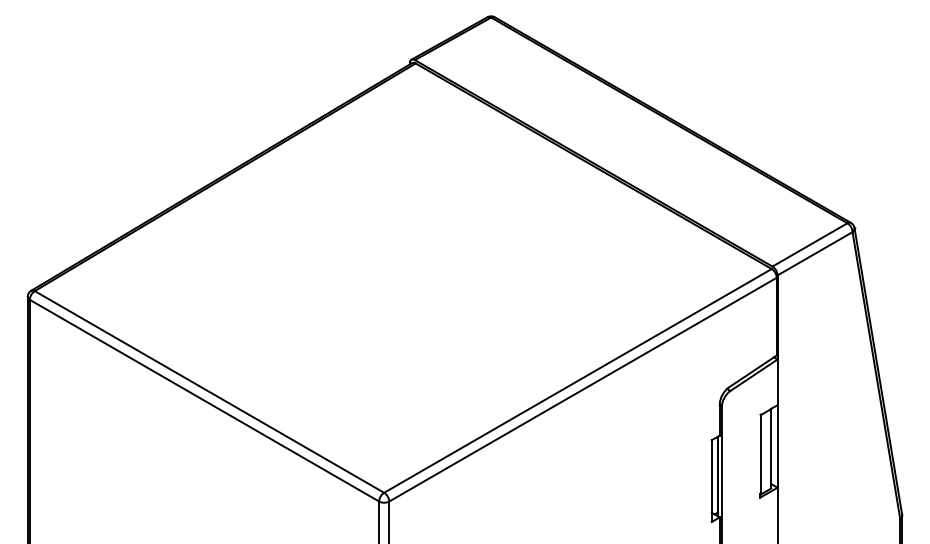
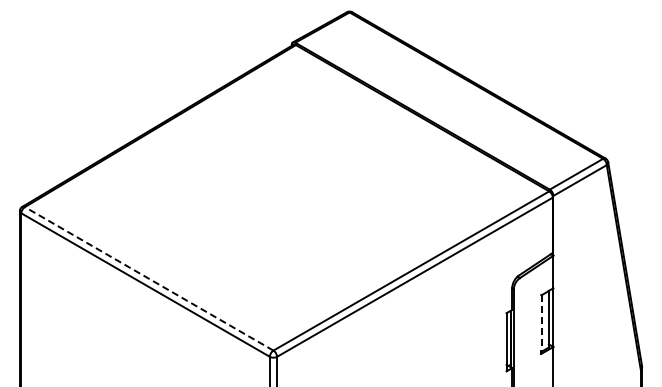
line: (209, 391) -> (149, 278), solid -> dashed
line: (760, 454) -> (541, 323), solid -> dashed

